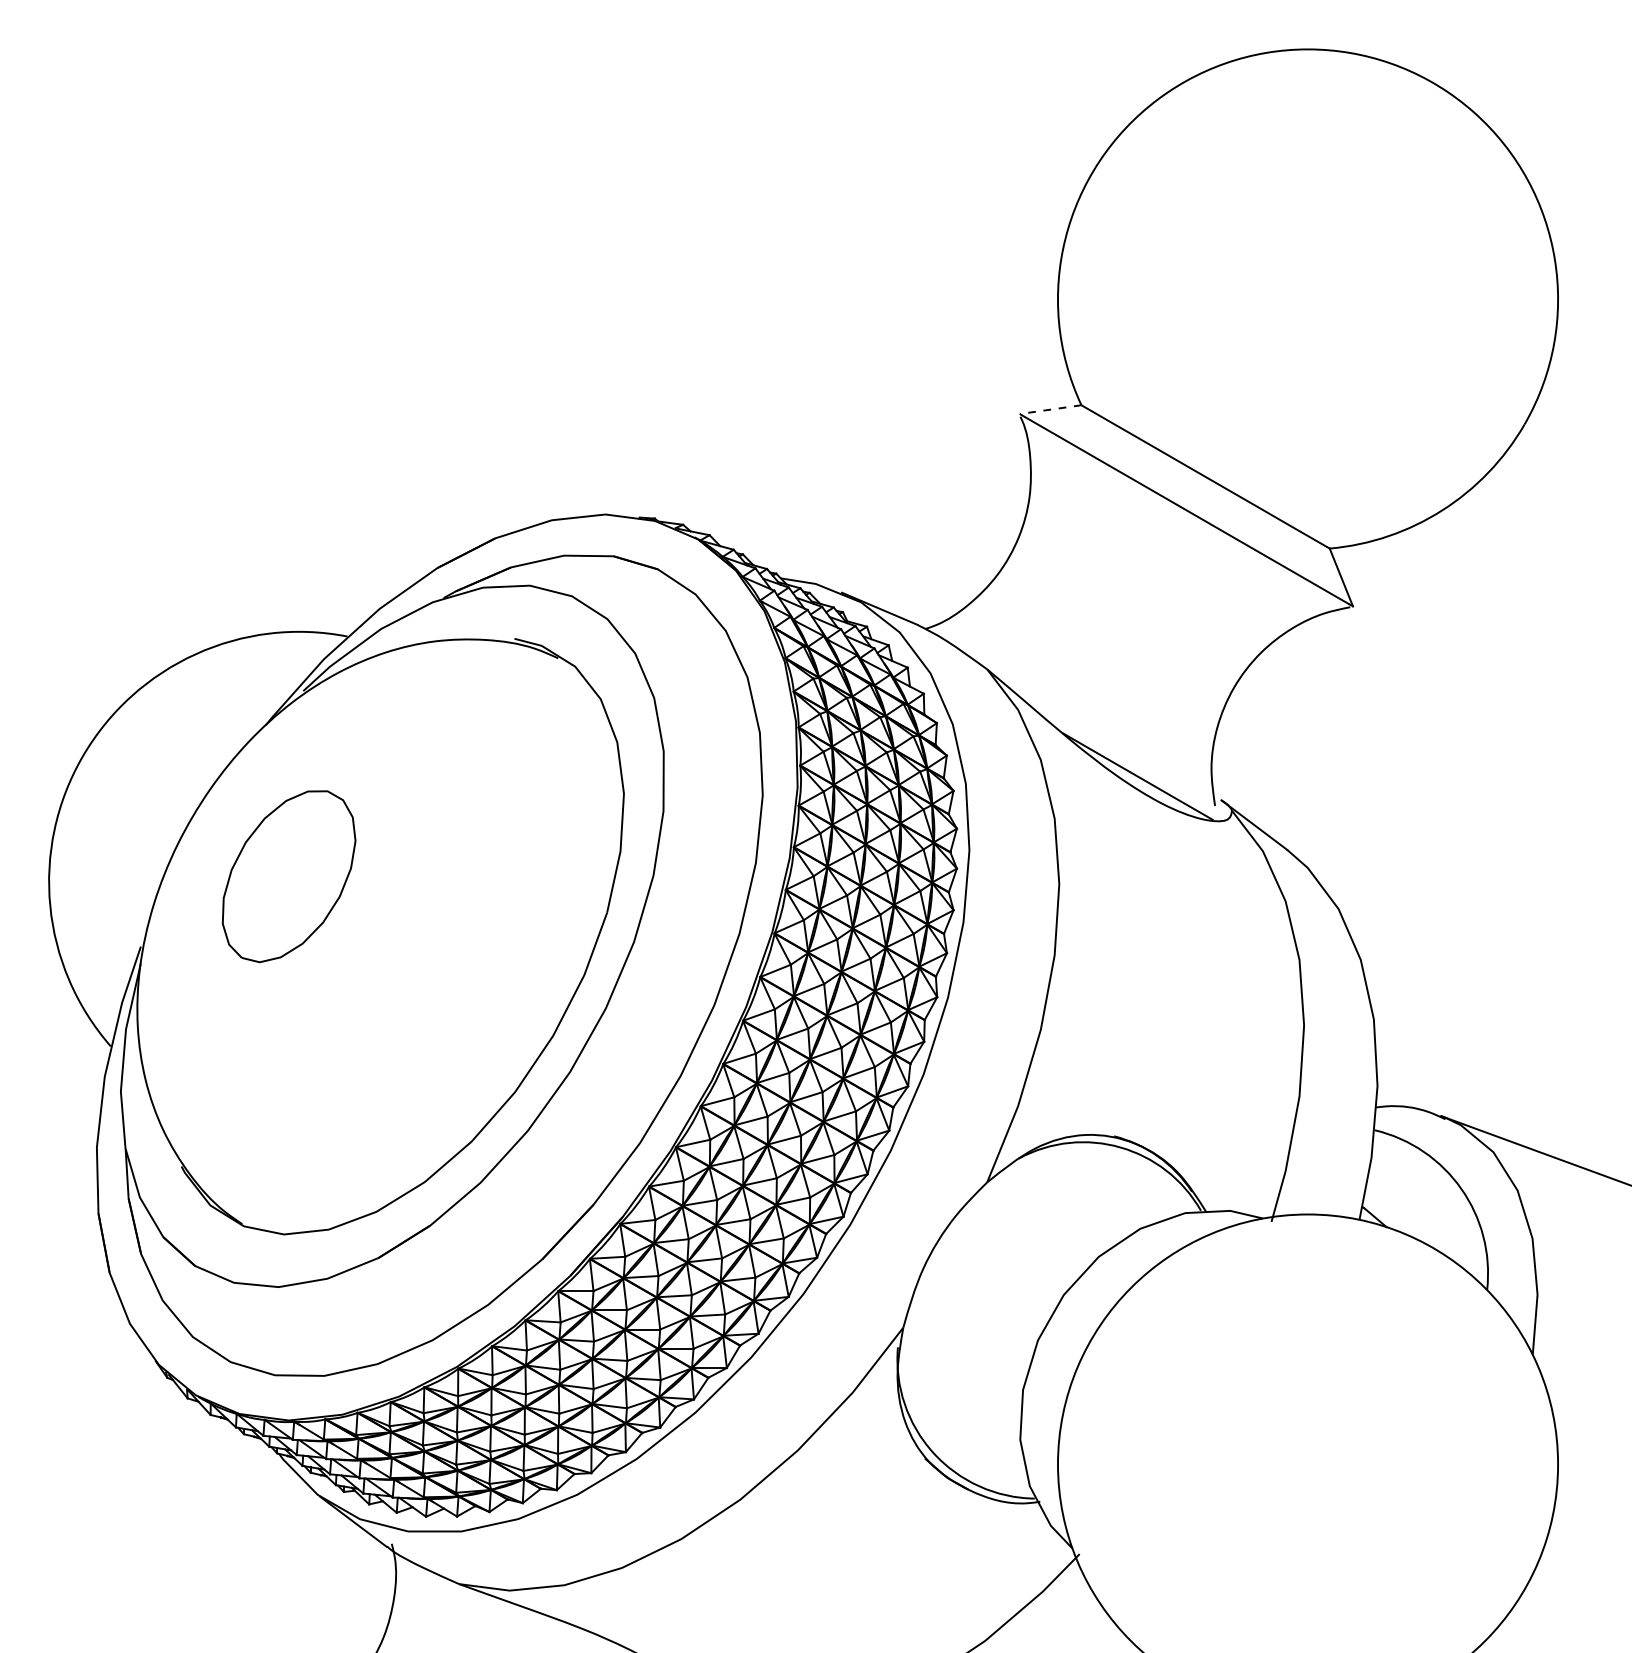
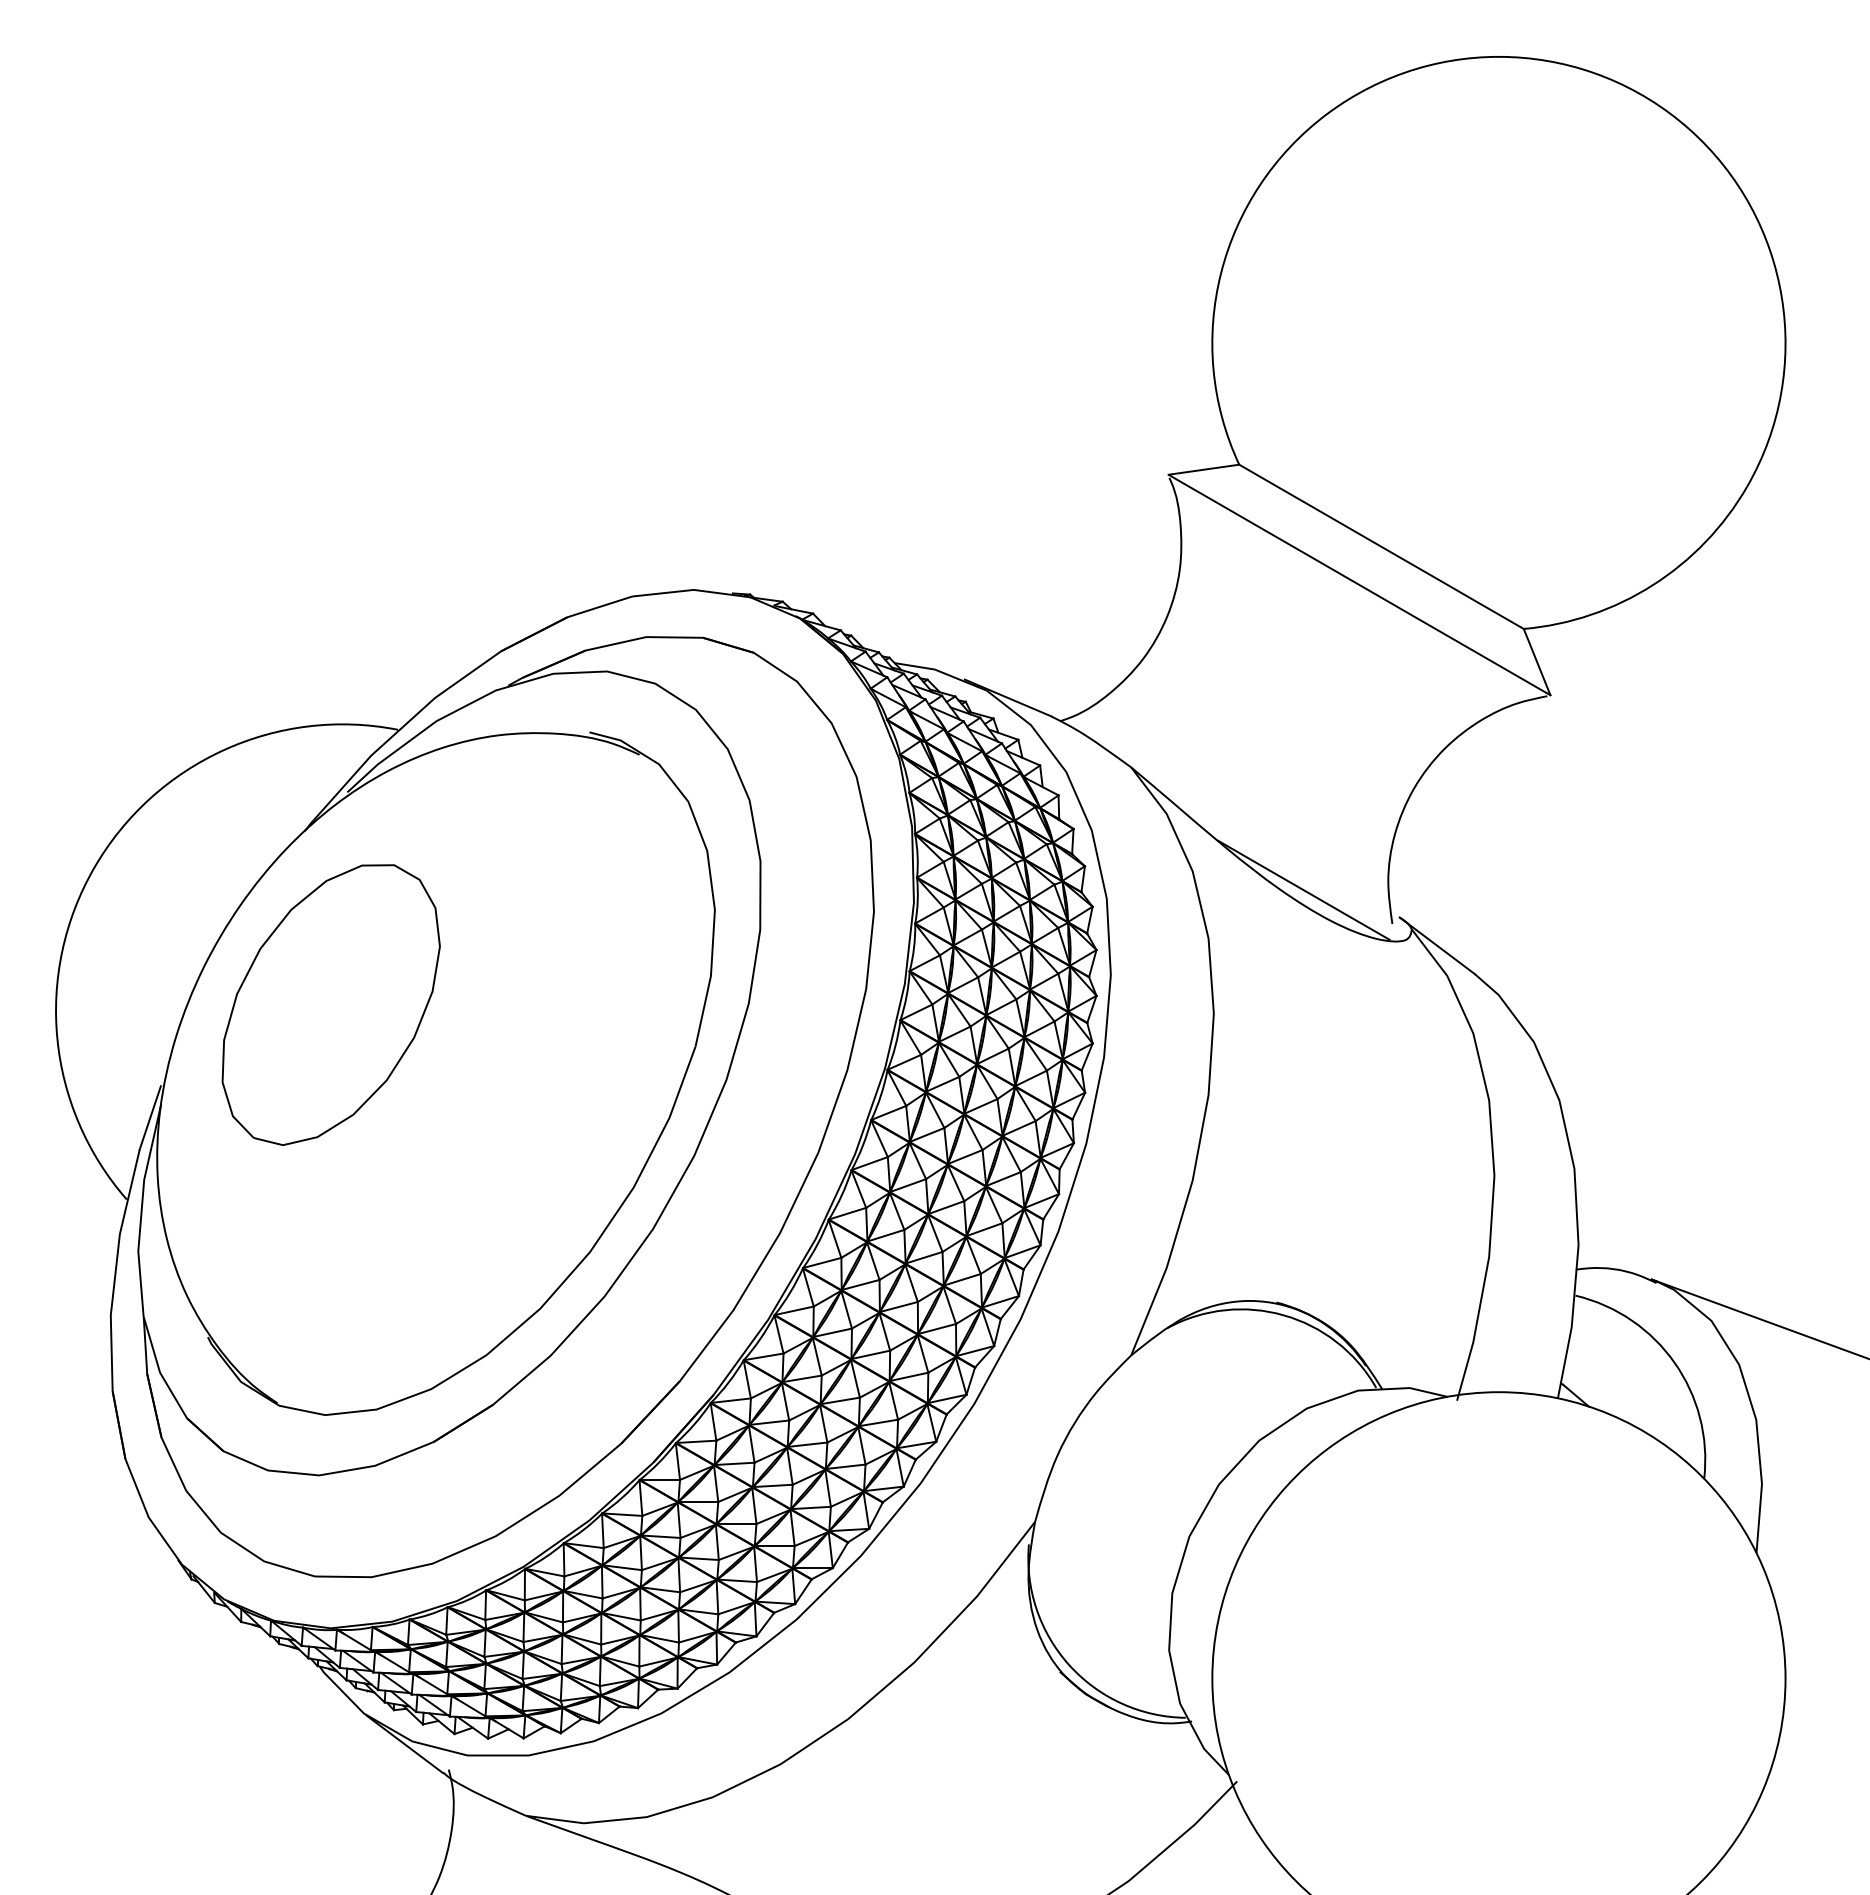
line: (1050, 409) -> (1203, 469), dashed -> solid
part: (288, 876) -> (330, 1004), size x1.43

